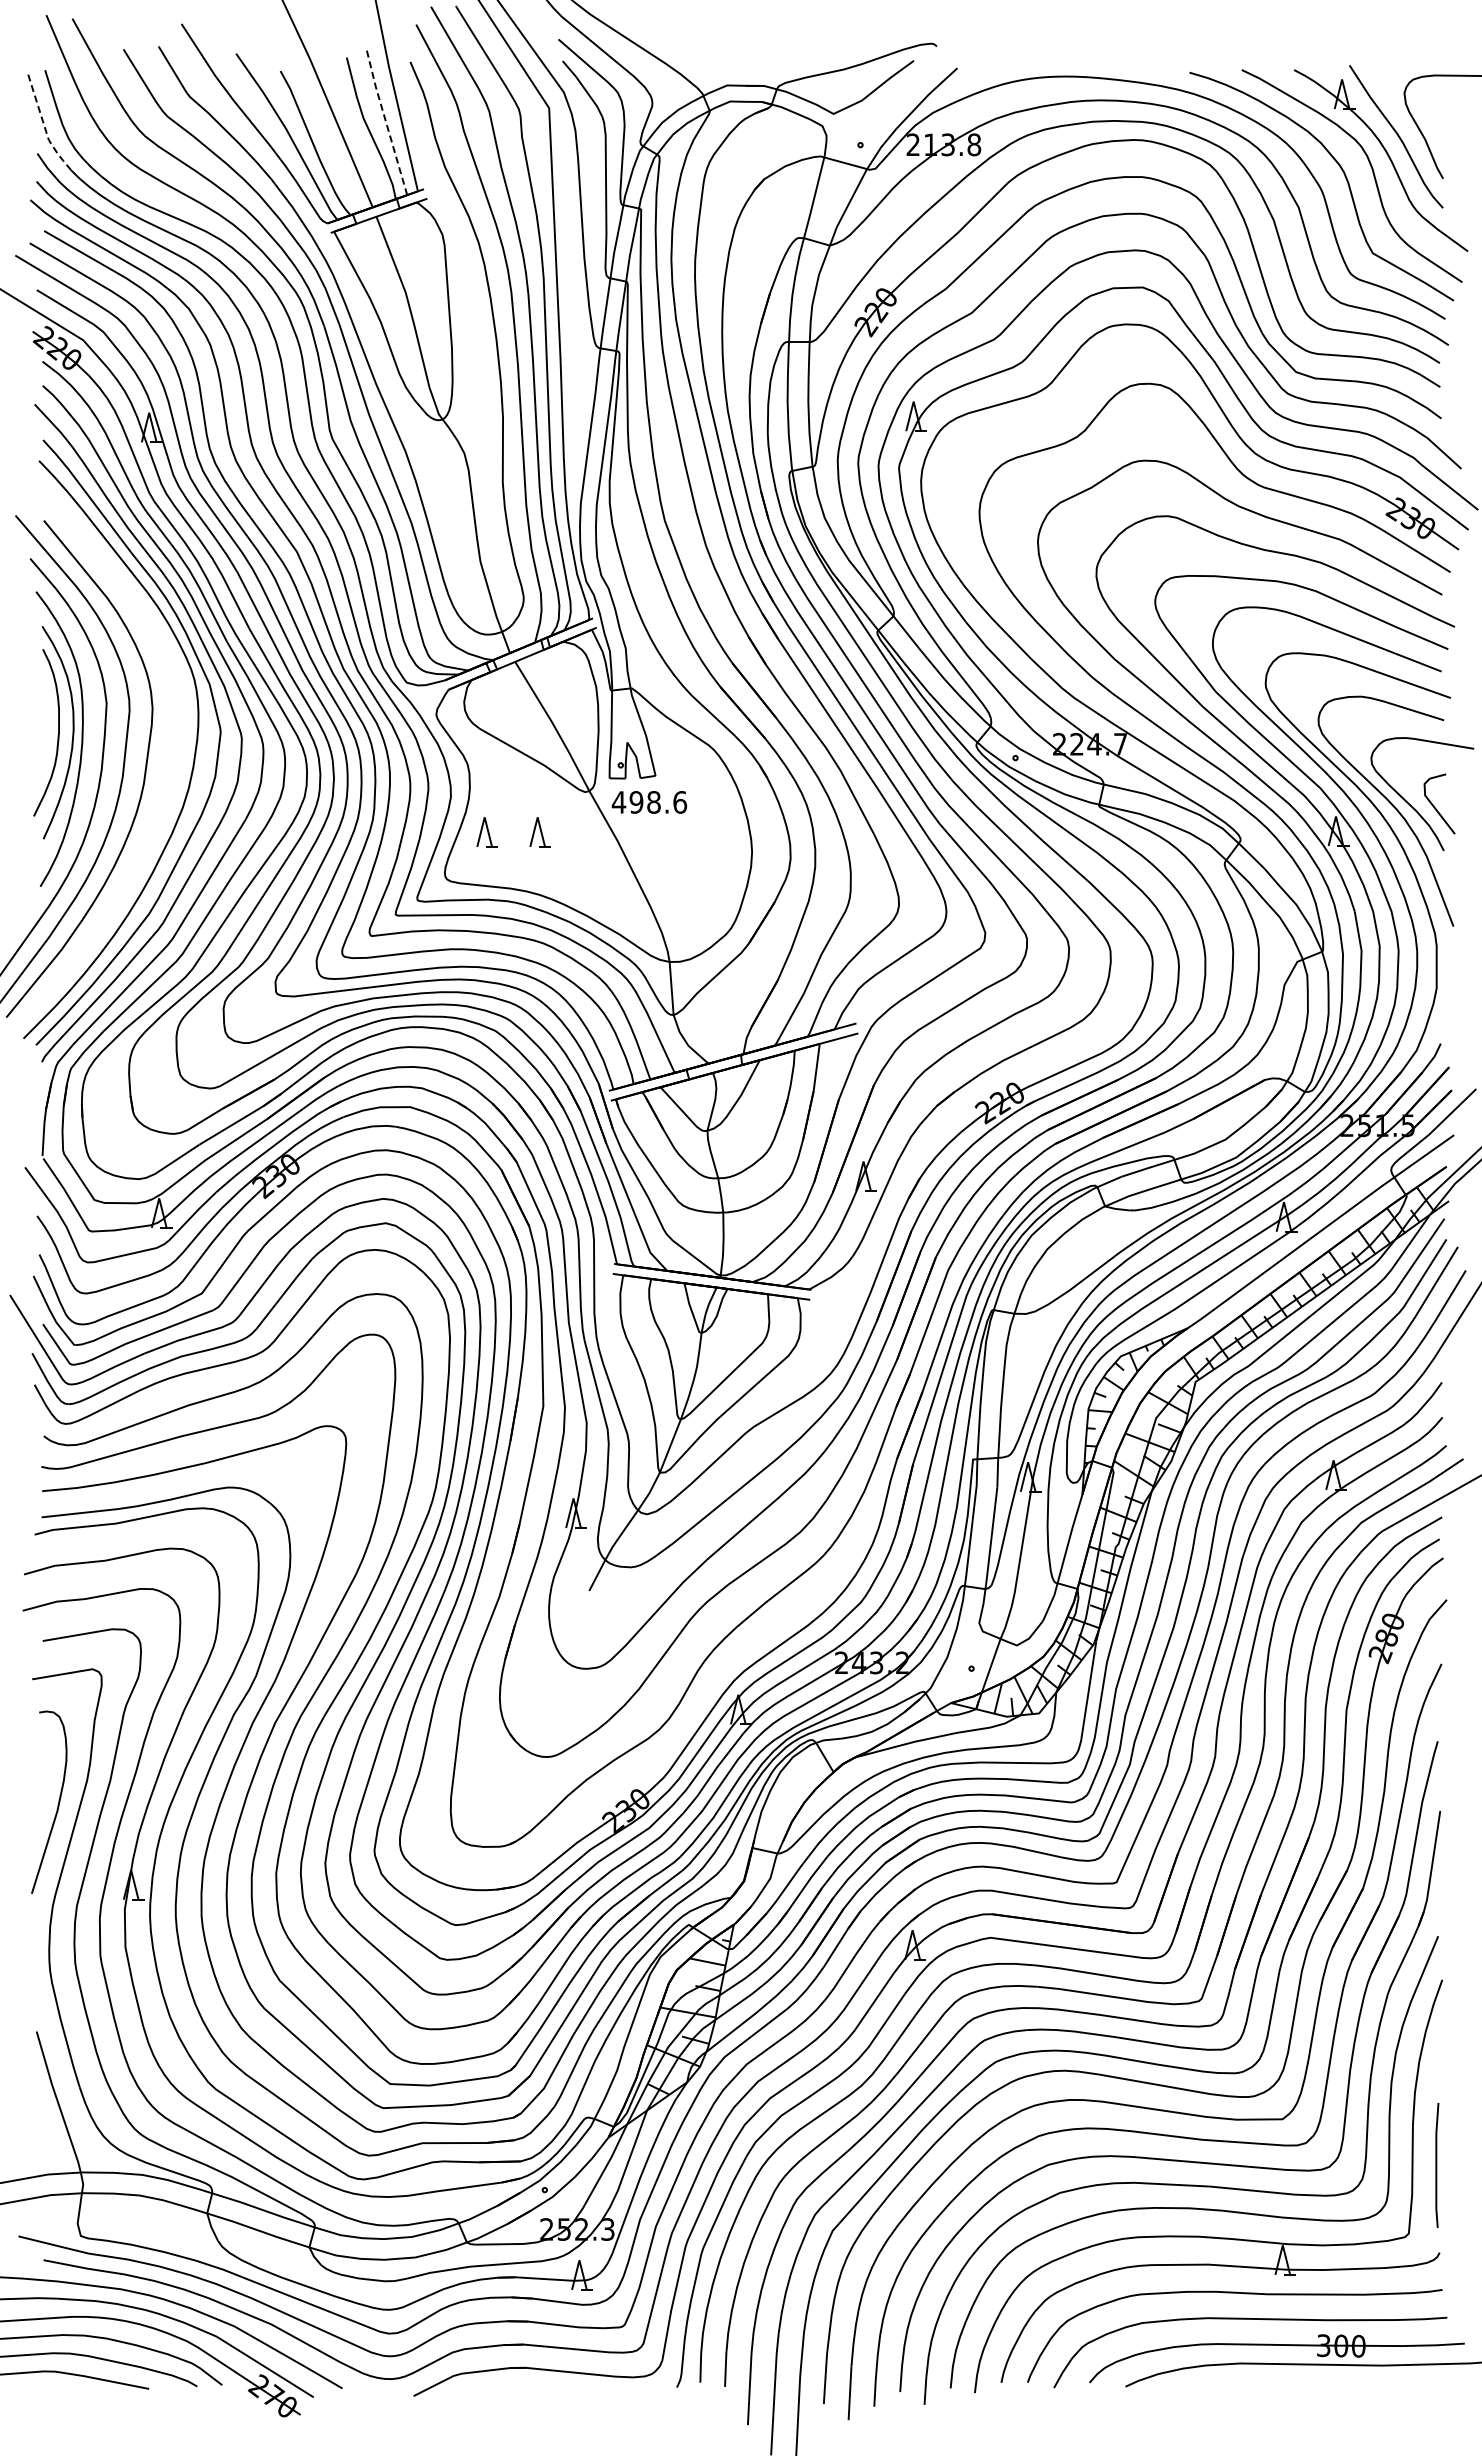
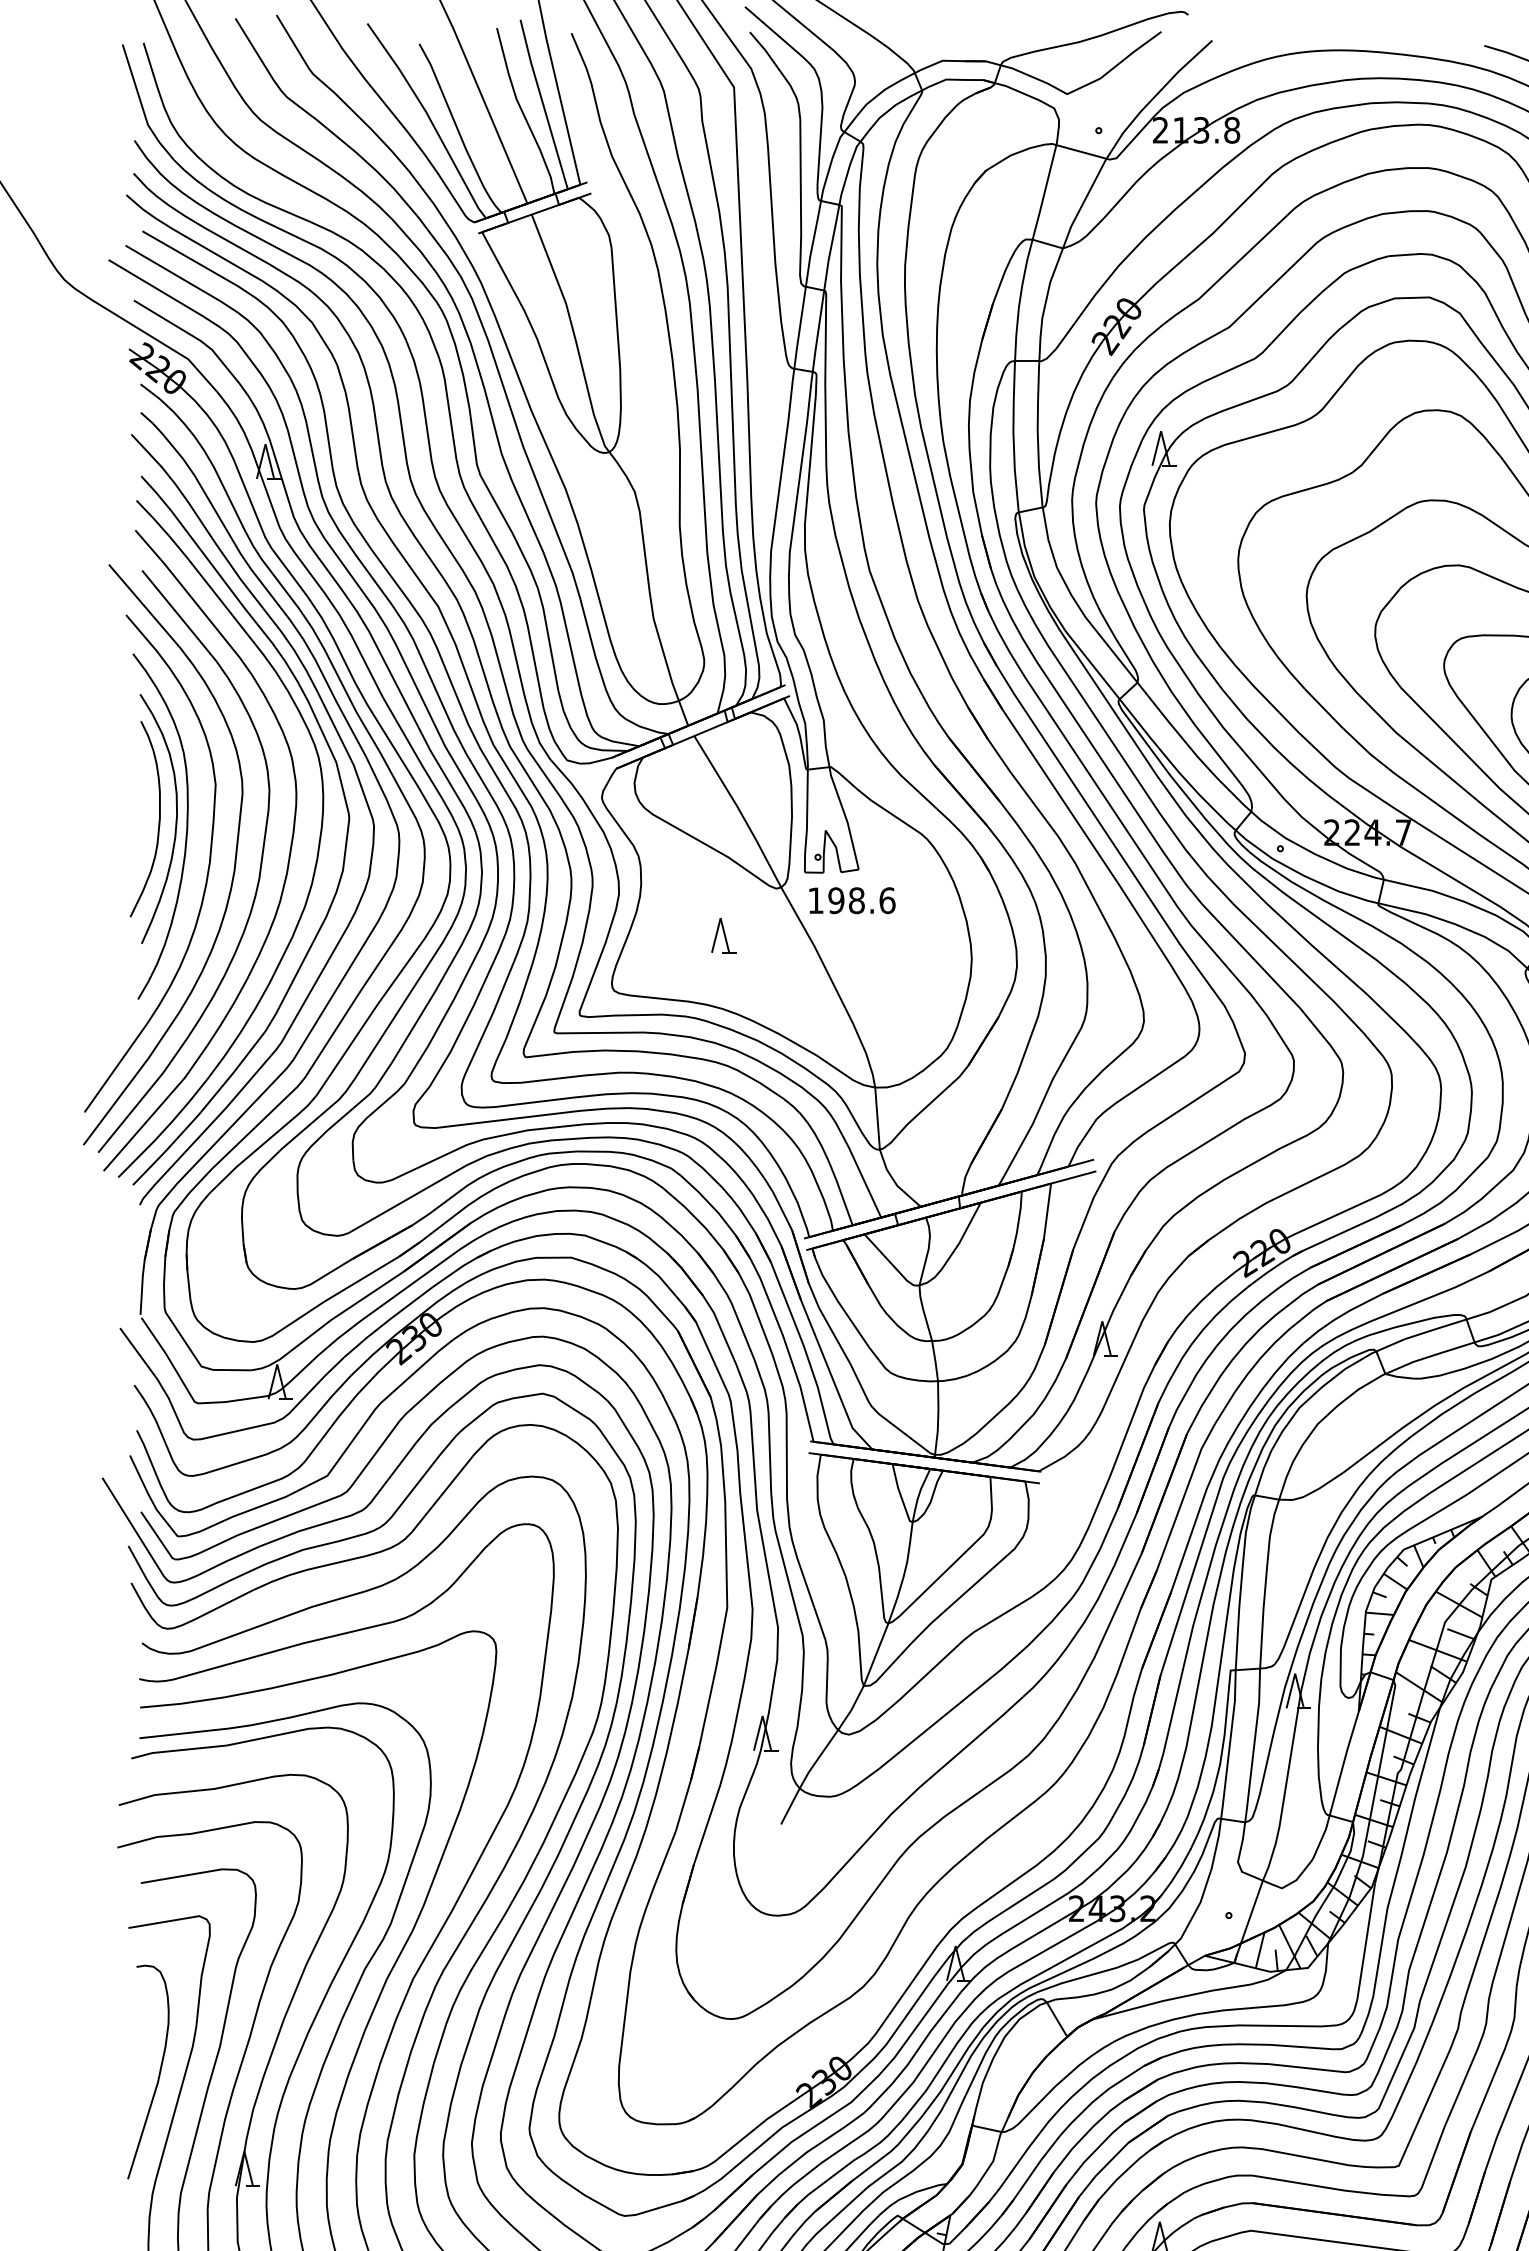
line: (386, 122) -> (543, 104), dashed -> solid
line: (44, 124) -> (142, 106), dashed -> solid
curve: (167, 771) -> (286, 864), added
text: (618, 802) -> (815, 900), 498.6 -> 198.6
part: (486, 832) -> (660, 935), removed

